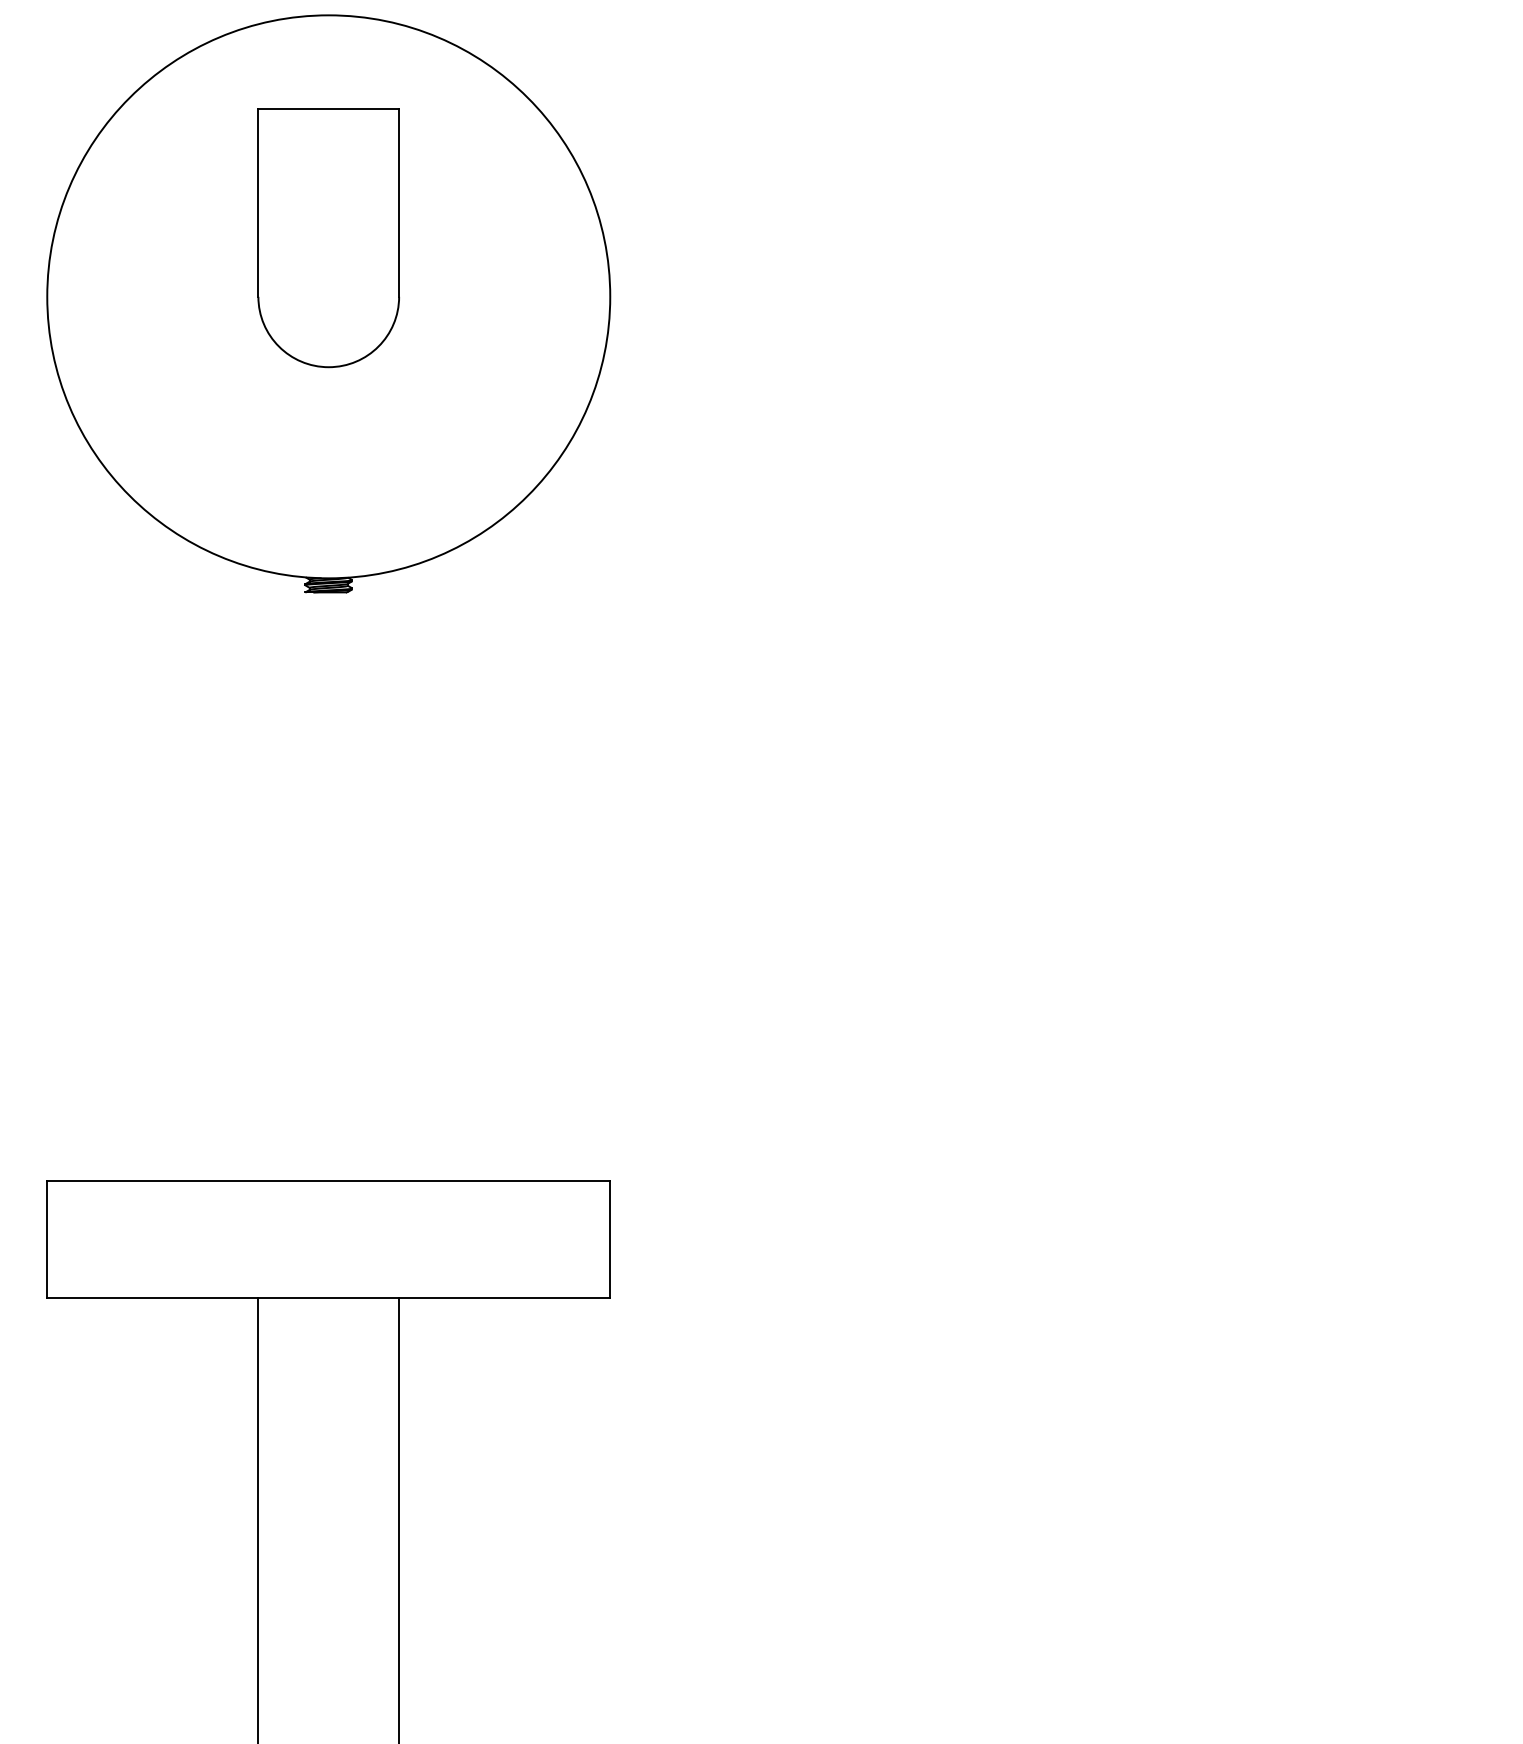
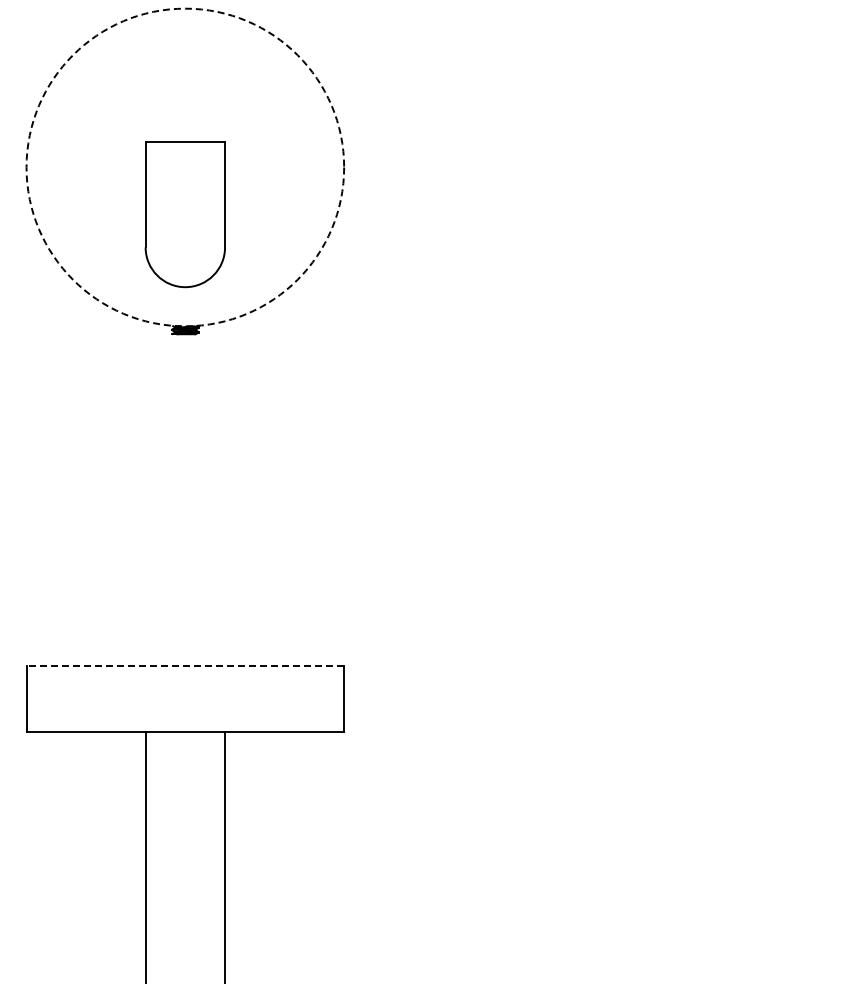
part: (327, 238) -> (184, 214), moved
circle: (329, 296) -> (185, 167), solid -> dashed
line: (329, 1181) -> (185, 666), solid -> dashed

